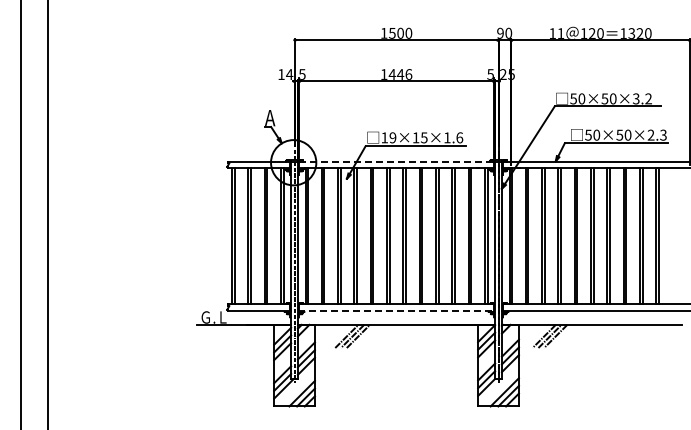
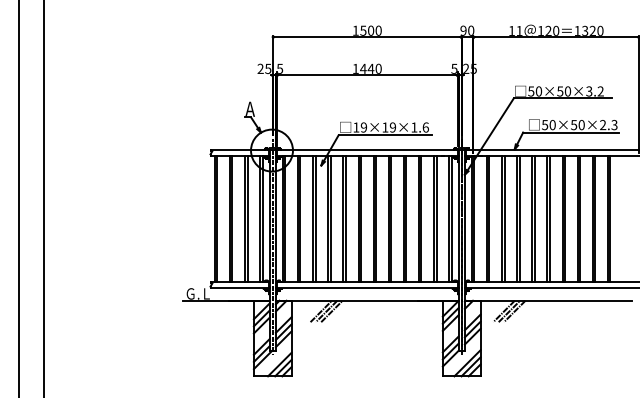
text: (285, 74) -> (264, 68), 14 -> 25
text: (408, 74) -> (378, 68), 1446 -> 1440
text: (424, 137) -> (393, 127), 19×15×1.6 -> 19×19×1.6
line: (396, 161) -> (367, 149), dashed -> solid
line: (396, 311) -> (367, 288), dashed -> solid

